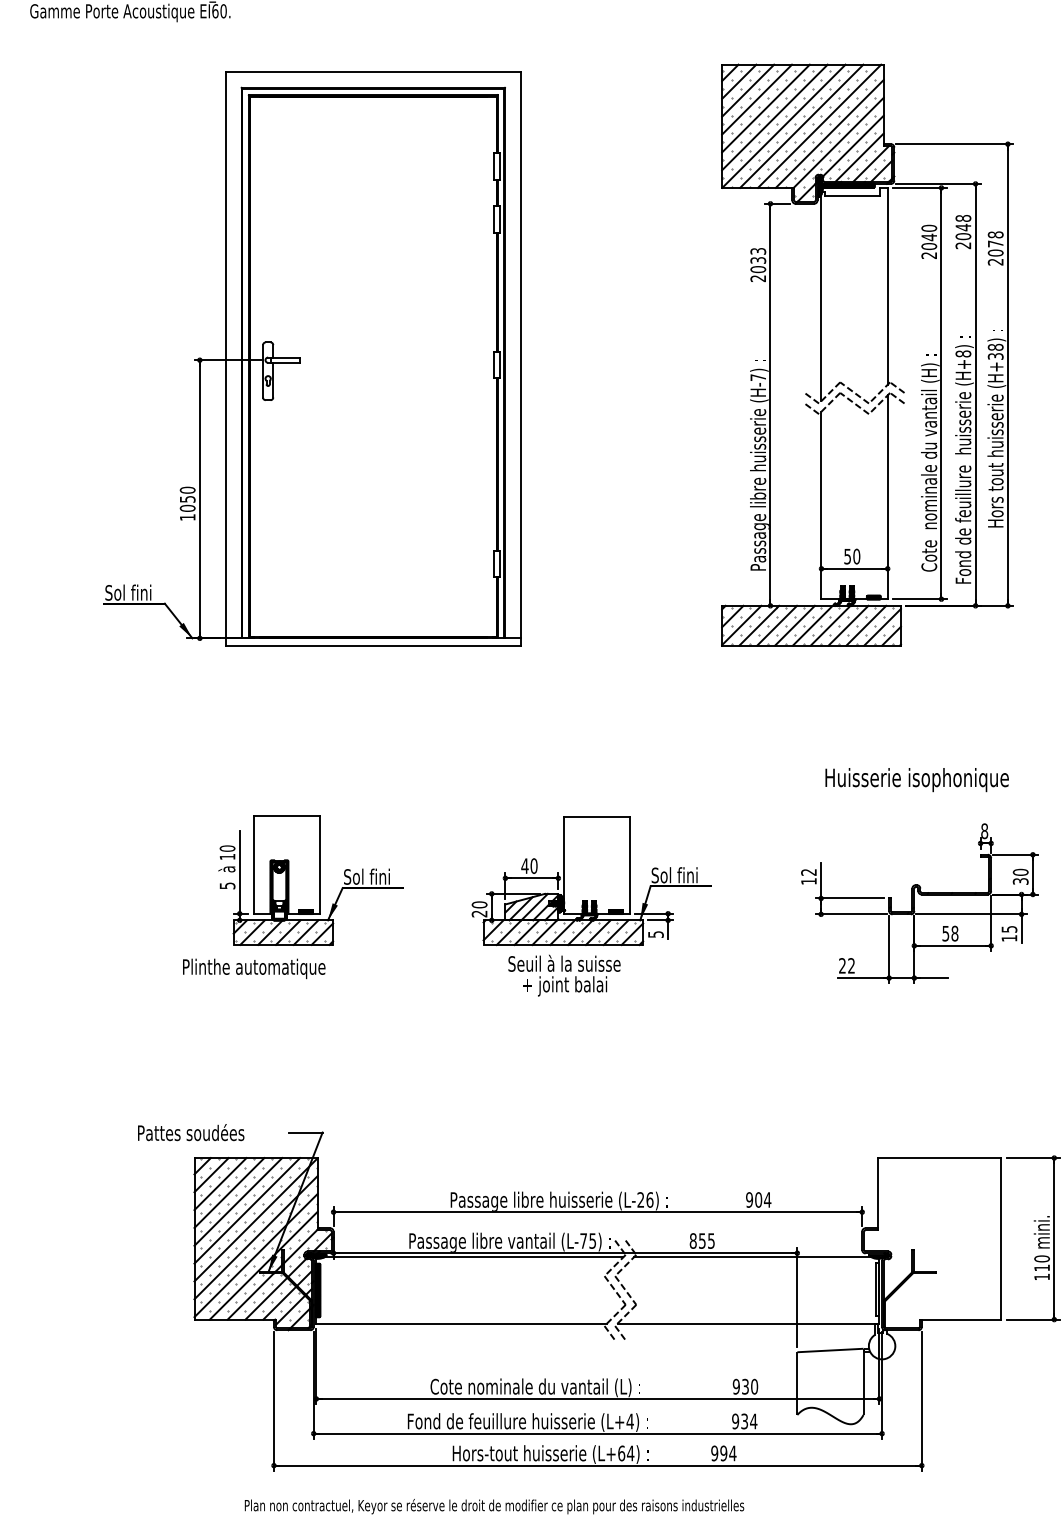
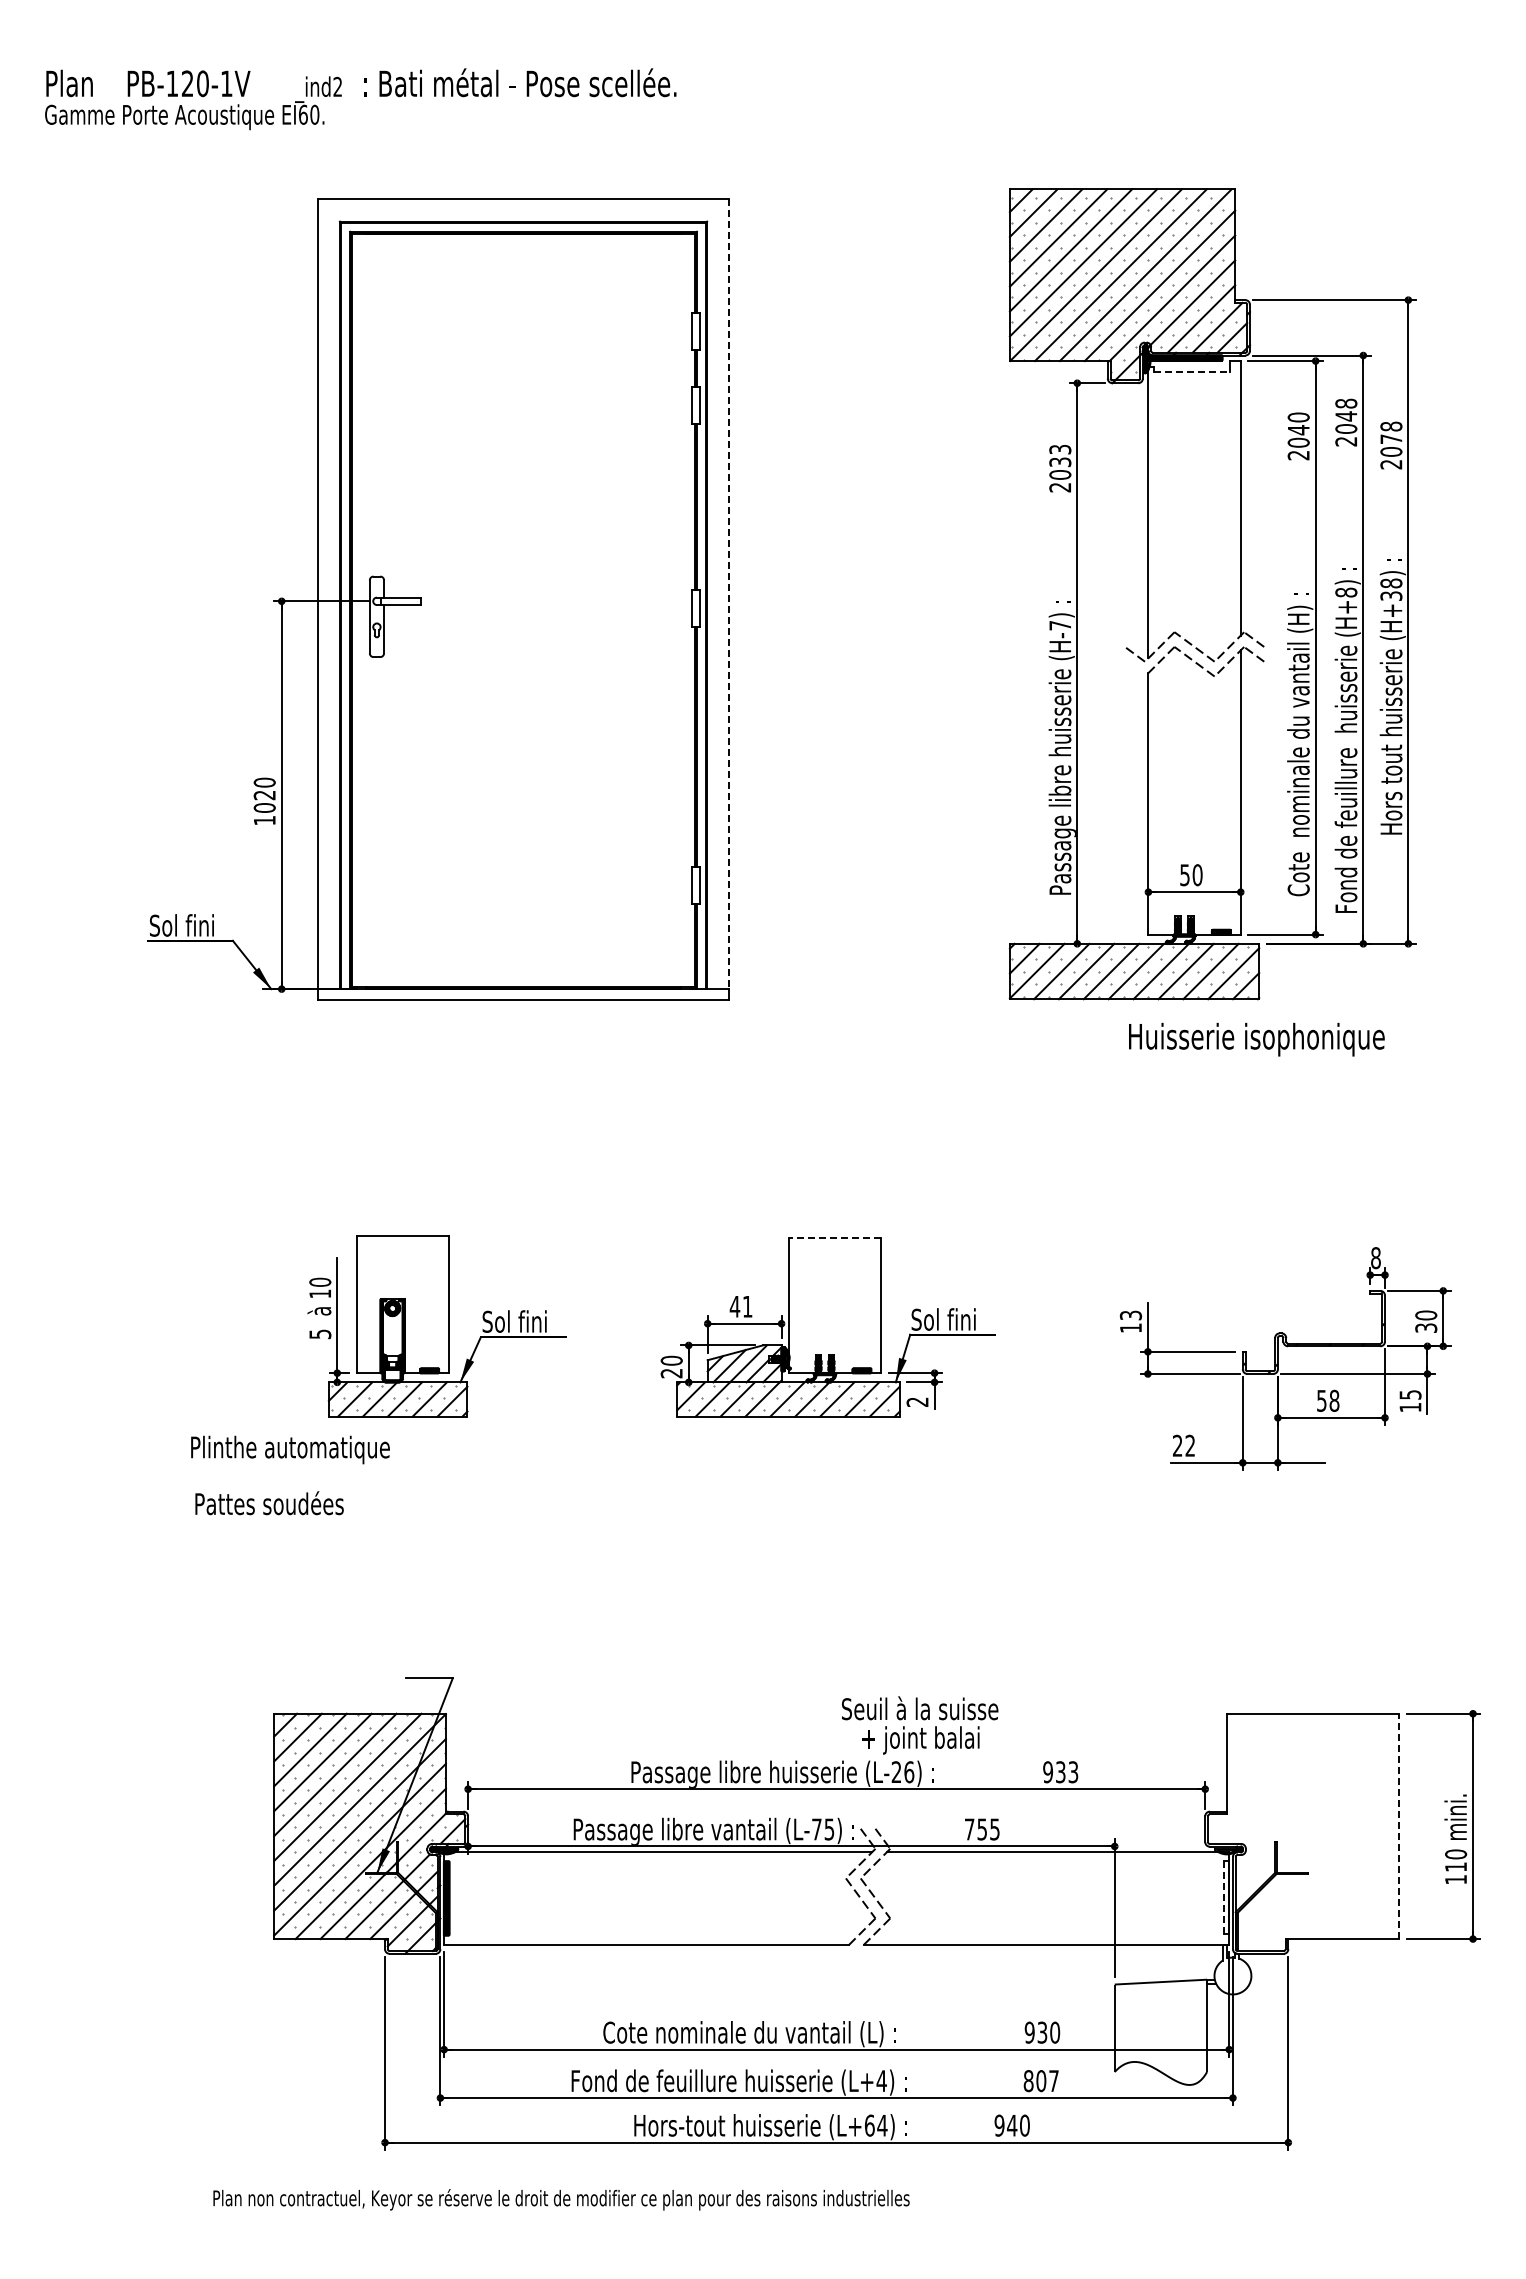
line: (852, 196) -> (1191, 372), solid -> dashed
line: (521, 355) -> (729, 594), solid -> dashed
line: (811, 408) -> (1134, 668), removed
text: (187, 499) -> (264, 795), 1050 -> 1020
text: (916, 779) -> (1256, 1039), moved
line: (596, 816) -> (834, 1237), solid -> dashed
text: (533, 865) -> (747, 1306), 40 -> 41
text: (809, 872) -> (1131, 1315), 12 -> 13
text: (655, 934) -> (917, 1401), 5 -> 2
text: (254, 968) -> (290, 1449), moved
text: (564, 975) -> (920, 1725), moved
text: (191, 1132) -> (269, 1503), moved
text: (762, 1200) -> (1066, 1772), 904 -> 933
line: (1001, 1238) -> (1399, 1826), solid -> dashed
text: (693, 1241) -> (969, 1829), 855 -> 755
line: (876, 1289) -> (1224, 1897), solid -> dashed
line: (609, 1333) -> (852, 1958), removed
line: (620, 1333) -> (867, 1958), removed
text: (744, 1421) -> (1041, 2081), 934 -> 807
text: (728, 1453) -> (1018, 2125), 994 -> 940
text: (494, 1506) -> (561, 2199), moved

